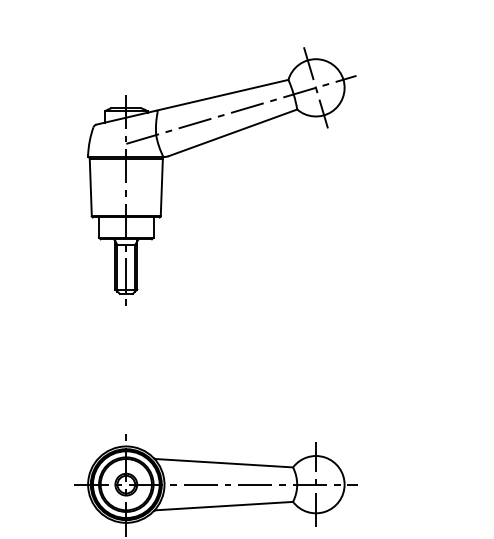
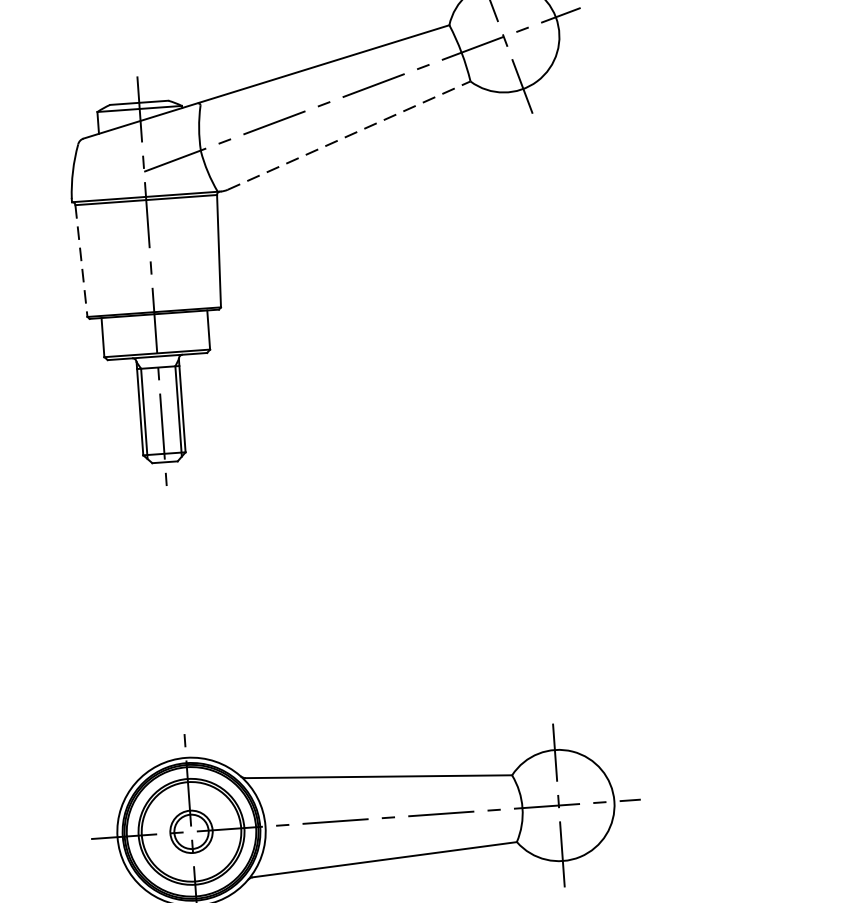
line: (233, 132) -> (350, 134), solid -> dashed
line: (90, 187) -> (80, 261), solid -> dashed

